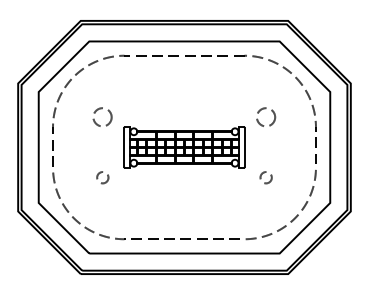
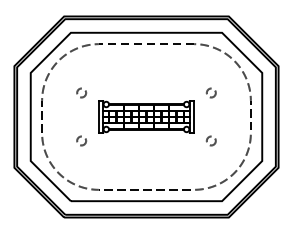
circle: (102, 116) -> (81, 92), size x0.62
circle: (266, 116) -> (211, 92), size x0.62

